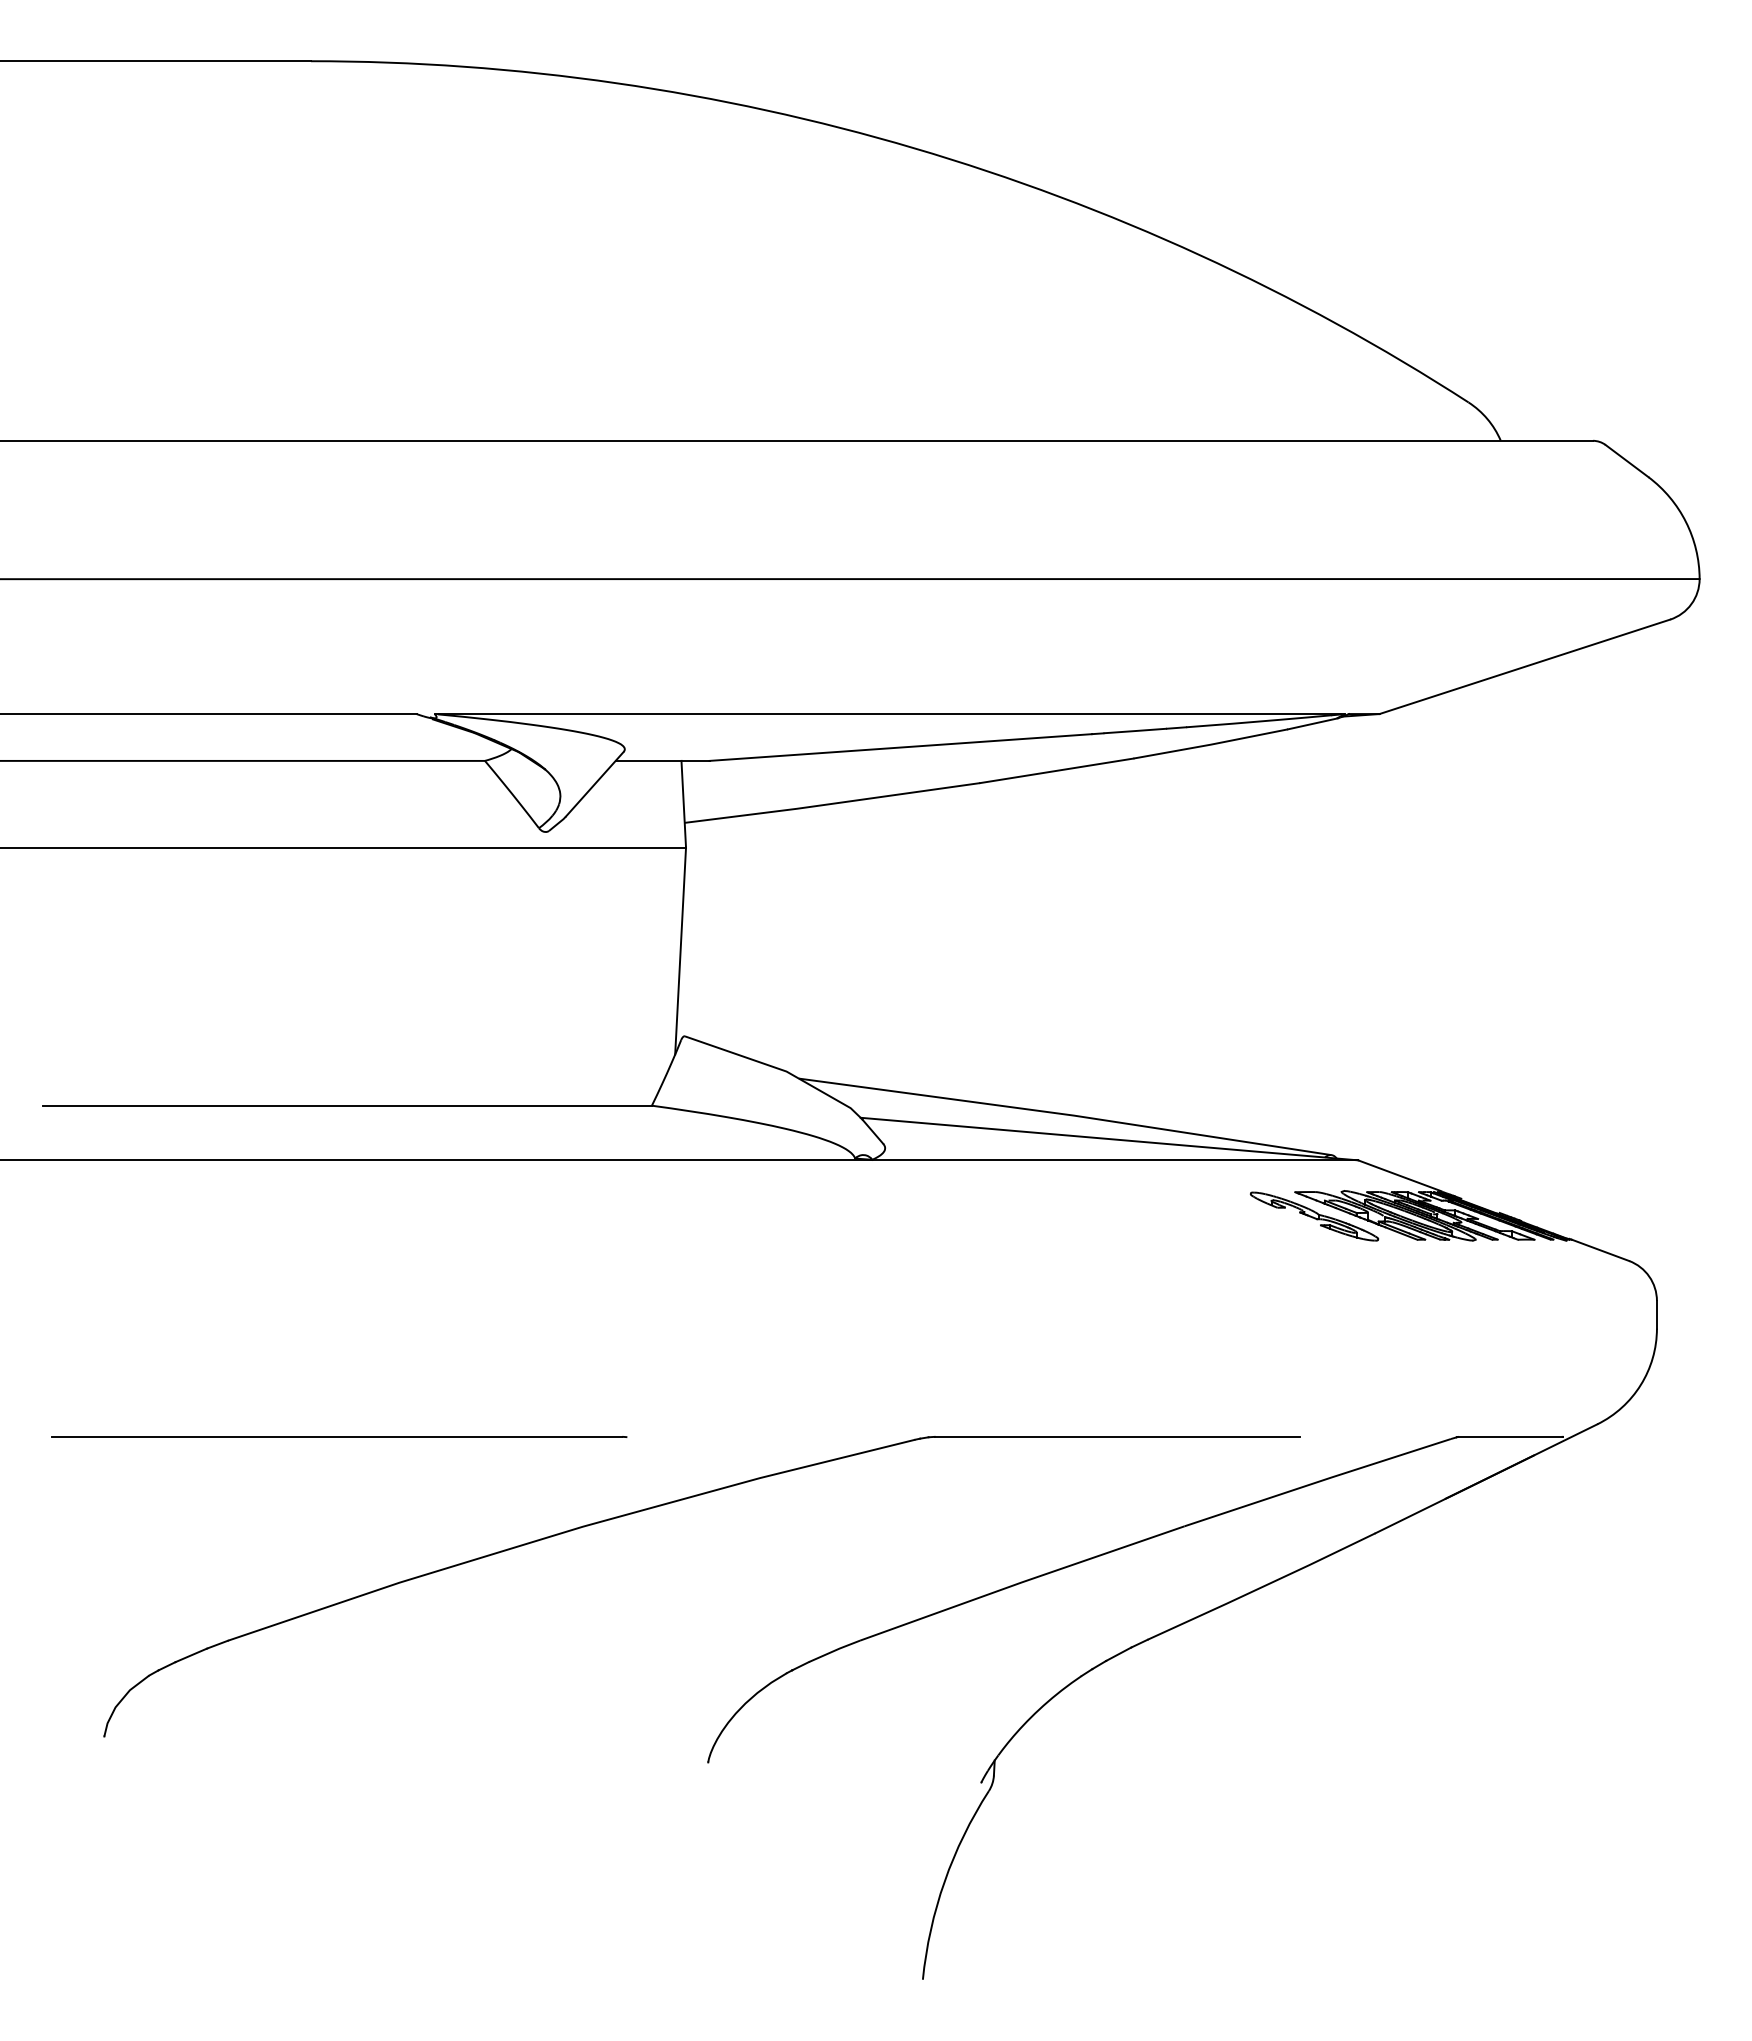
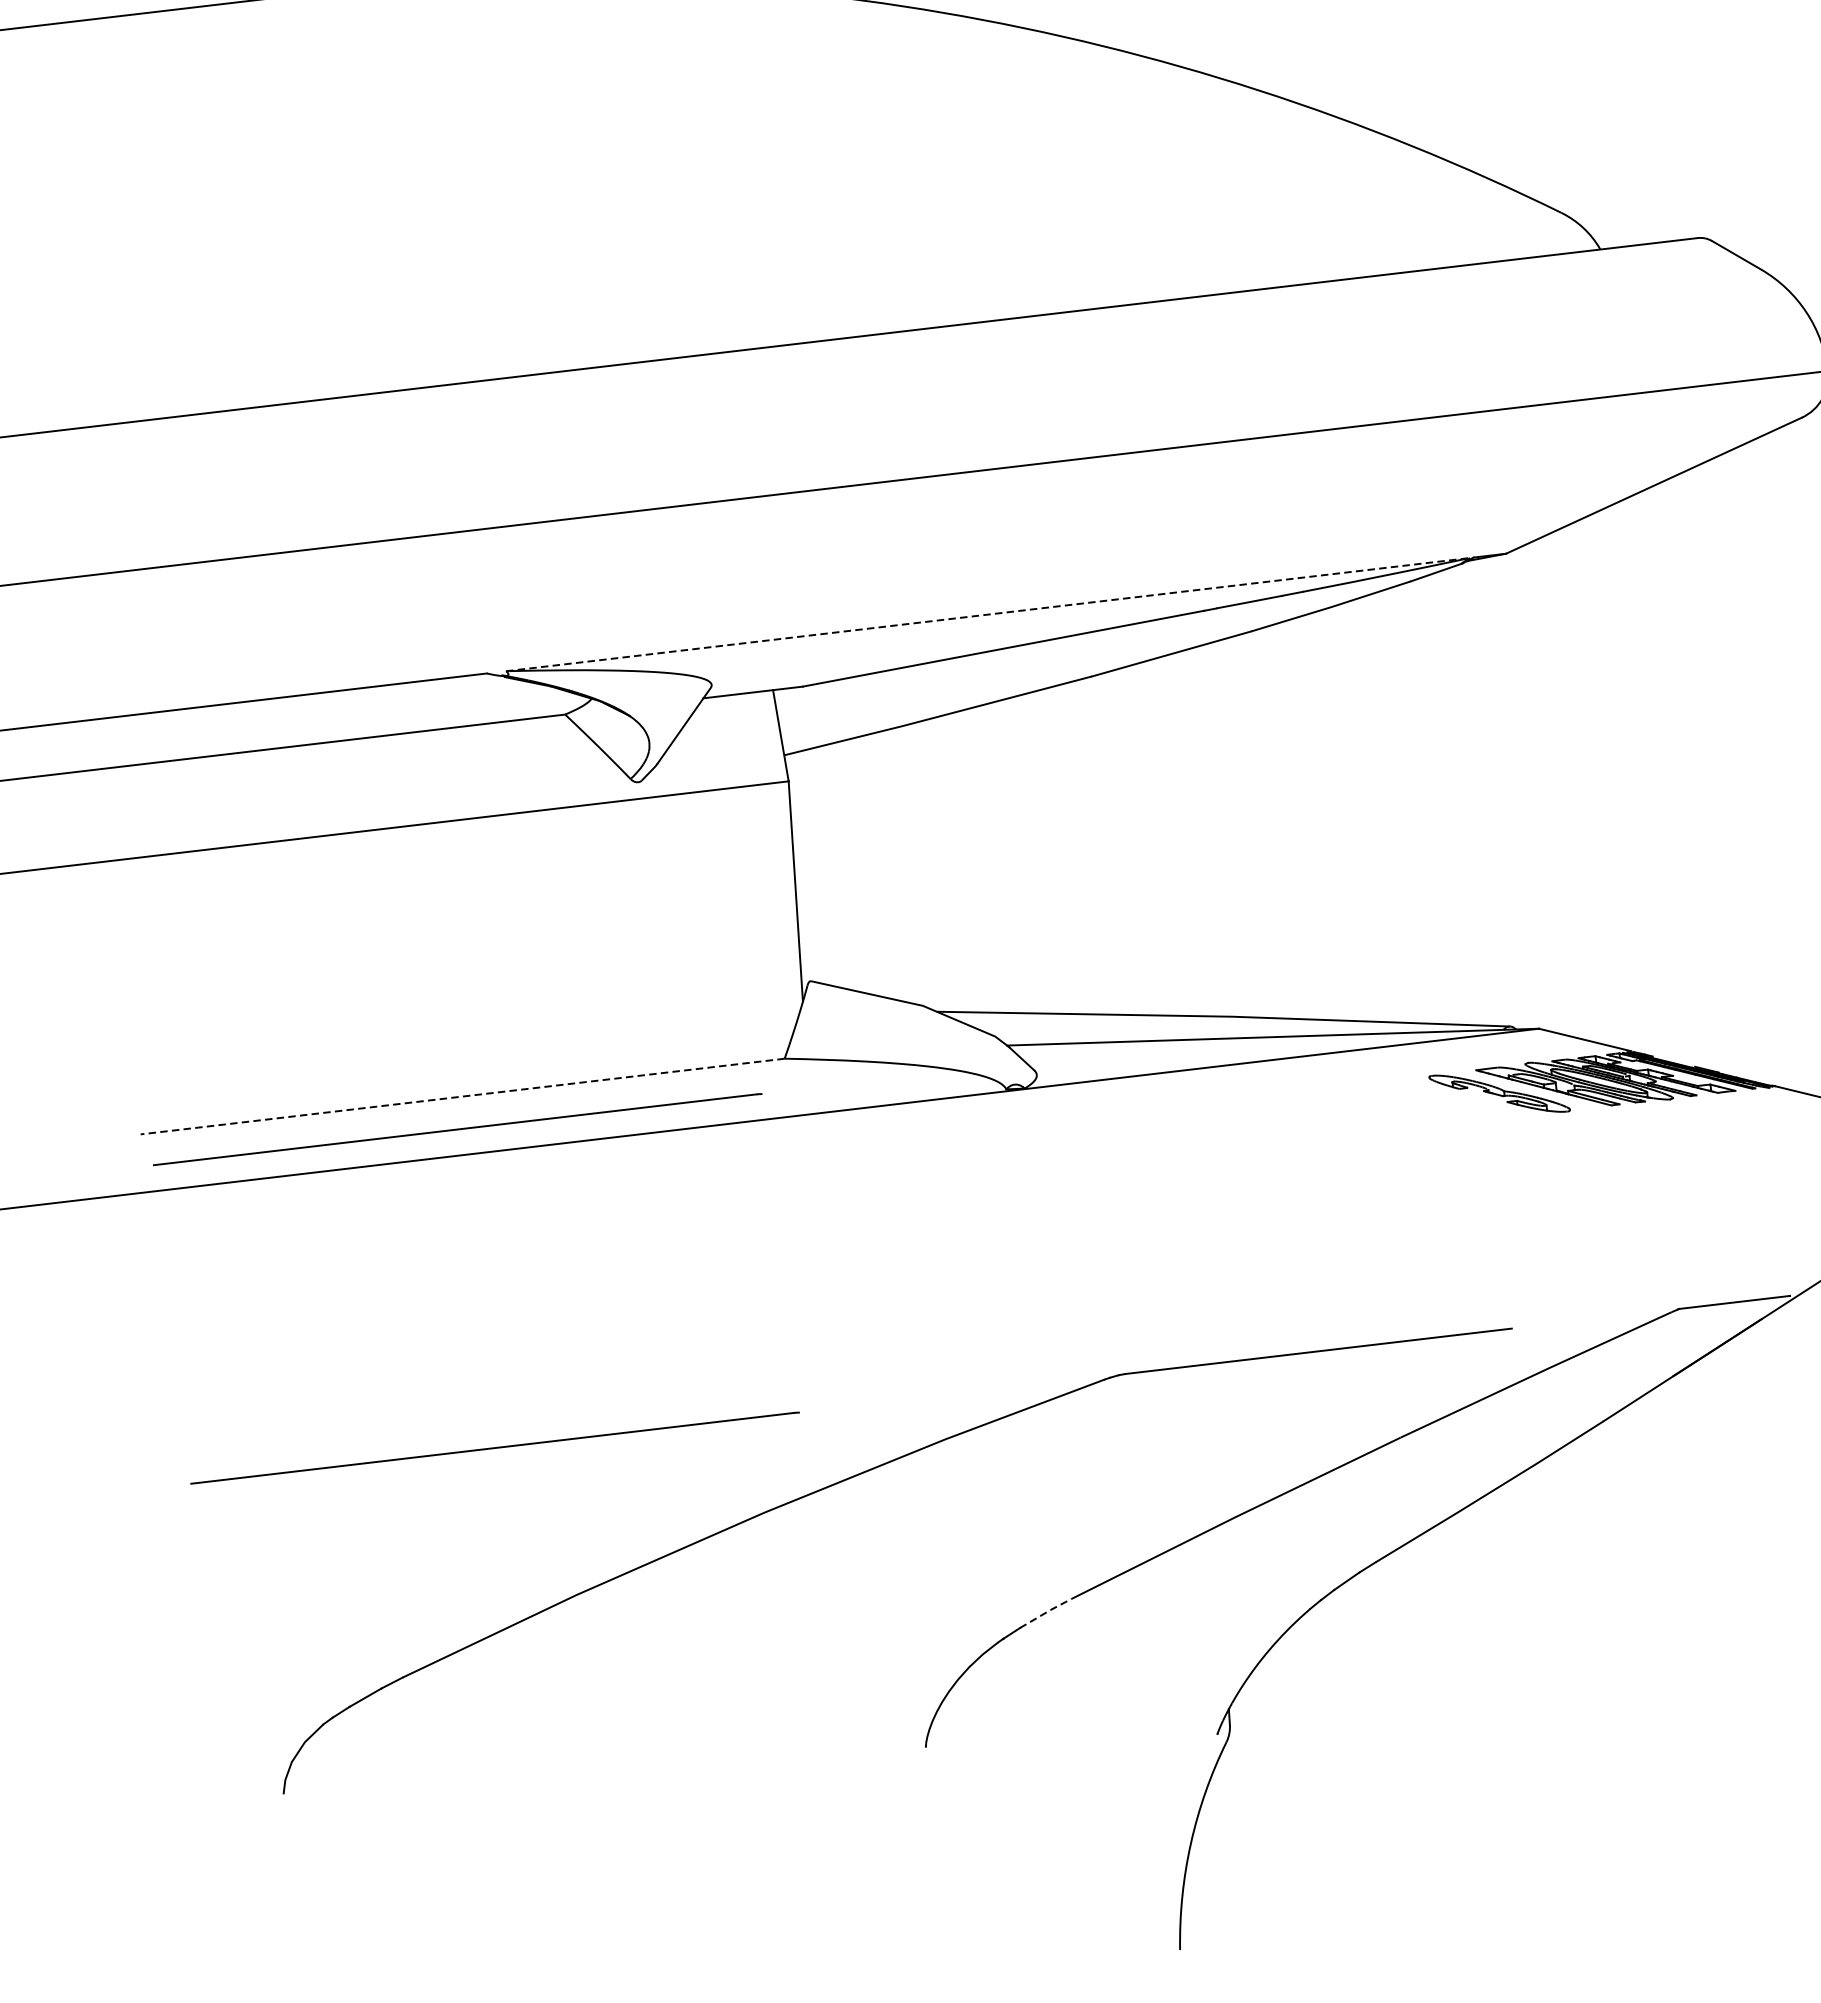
line: (890, 714) -> (988, 615), solid -> dashed
line: (347, 1105) -> (462, 1096), solid -> dashed
line: (339, 1135) -> (457, 1129), added
line: (835, 1650) -> (1046, 1612), solid -> dashed

